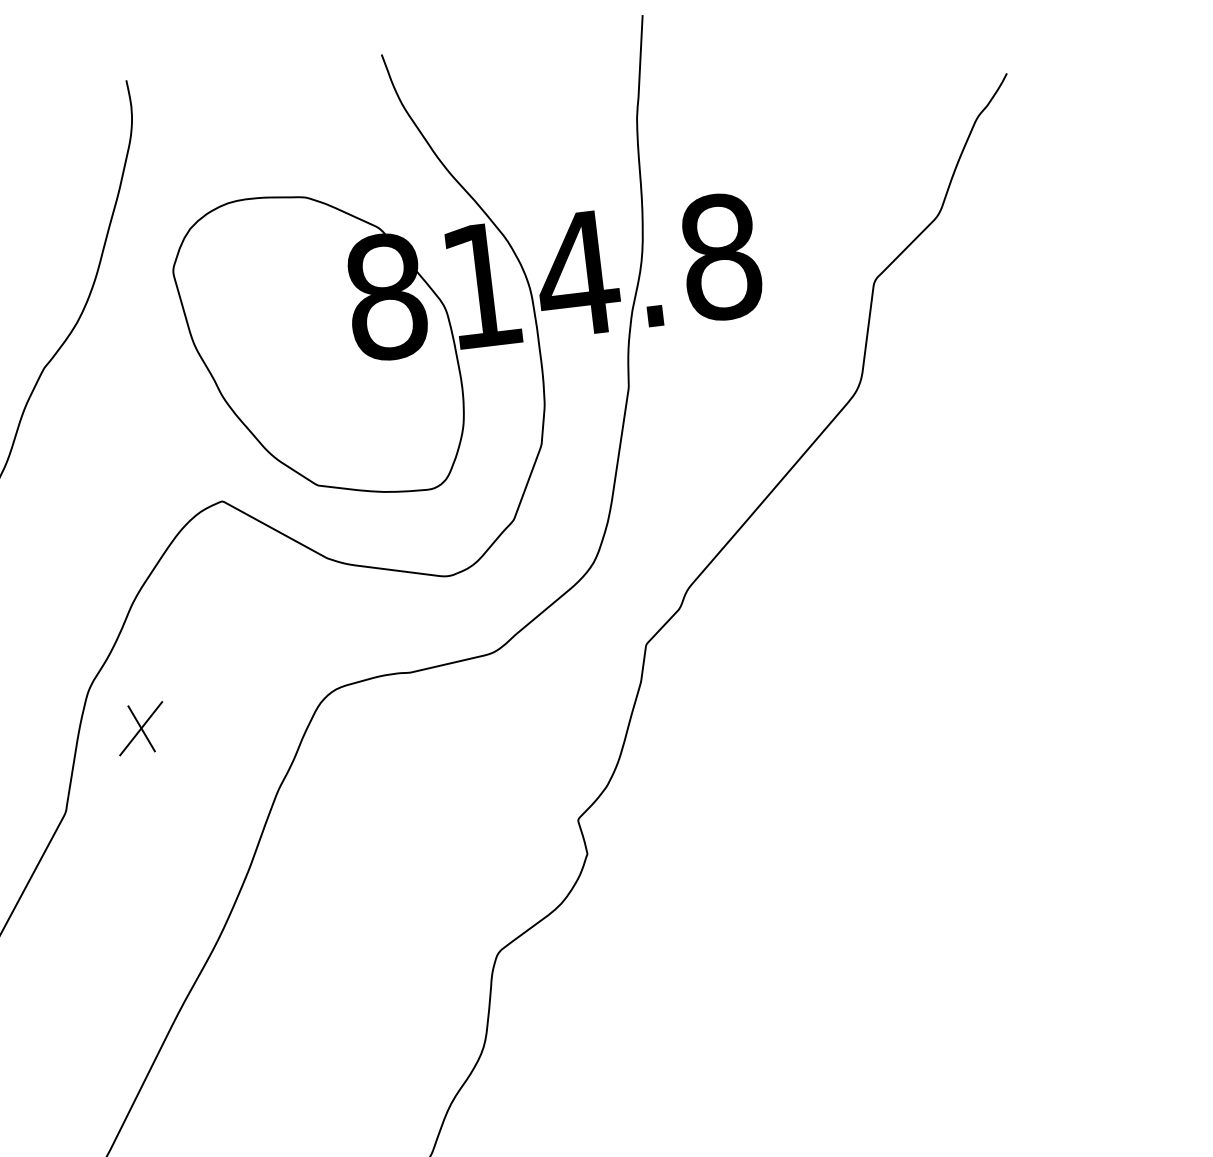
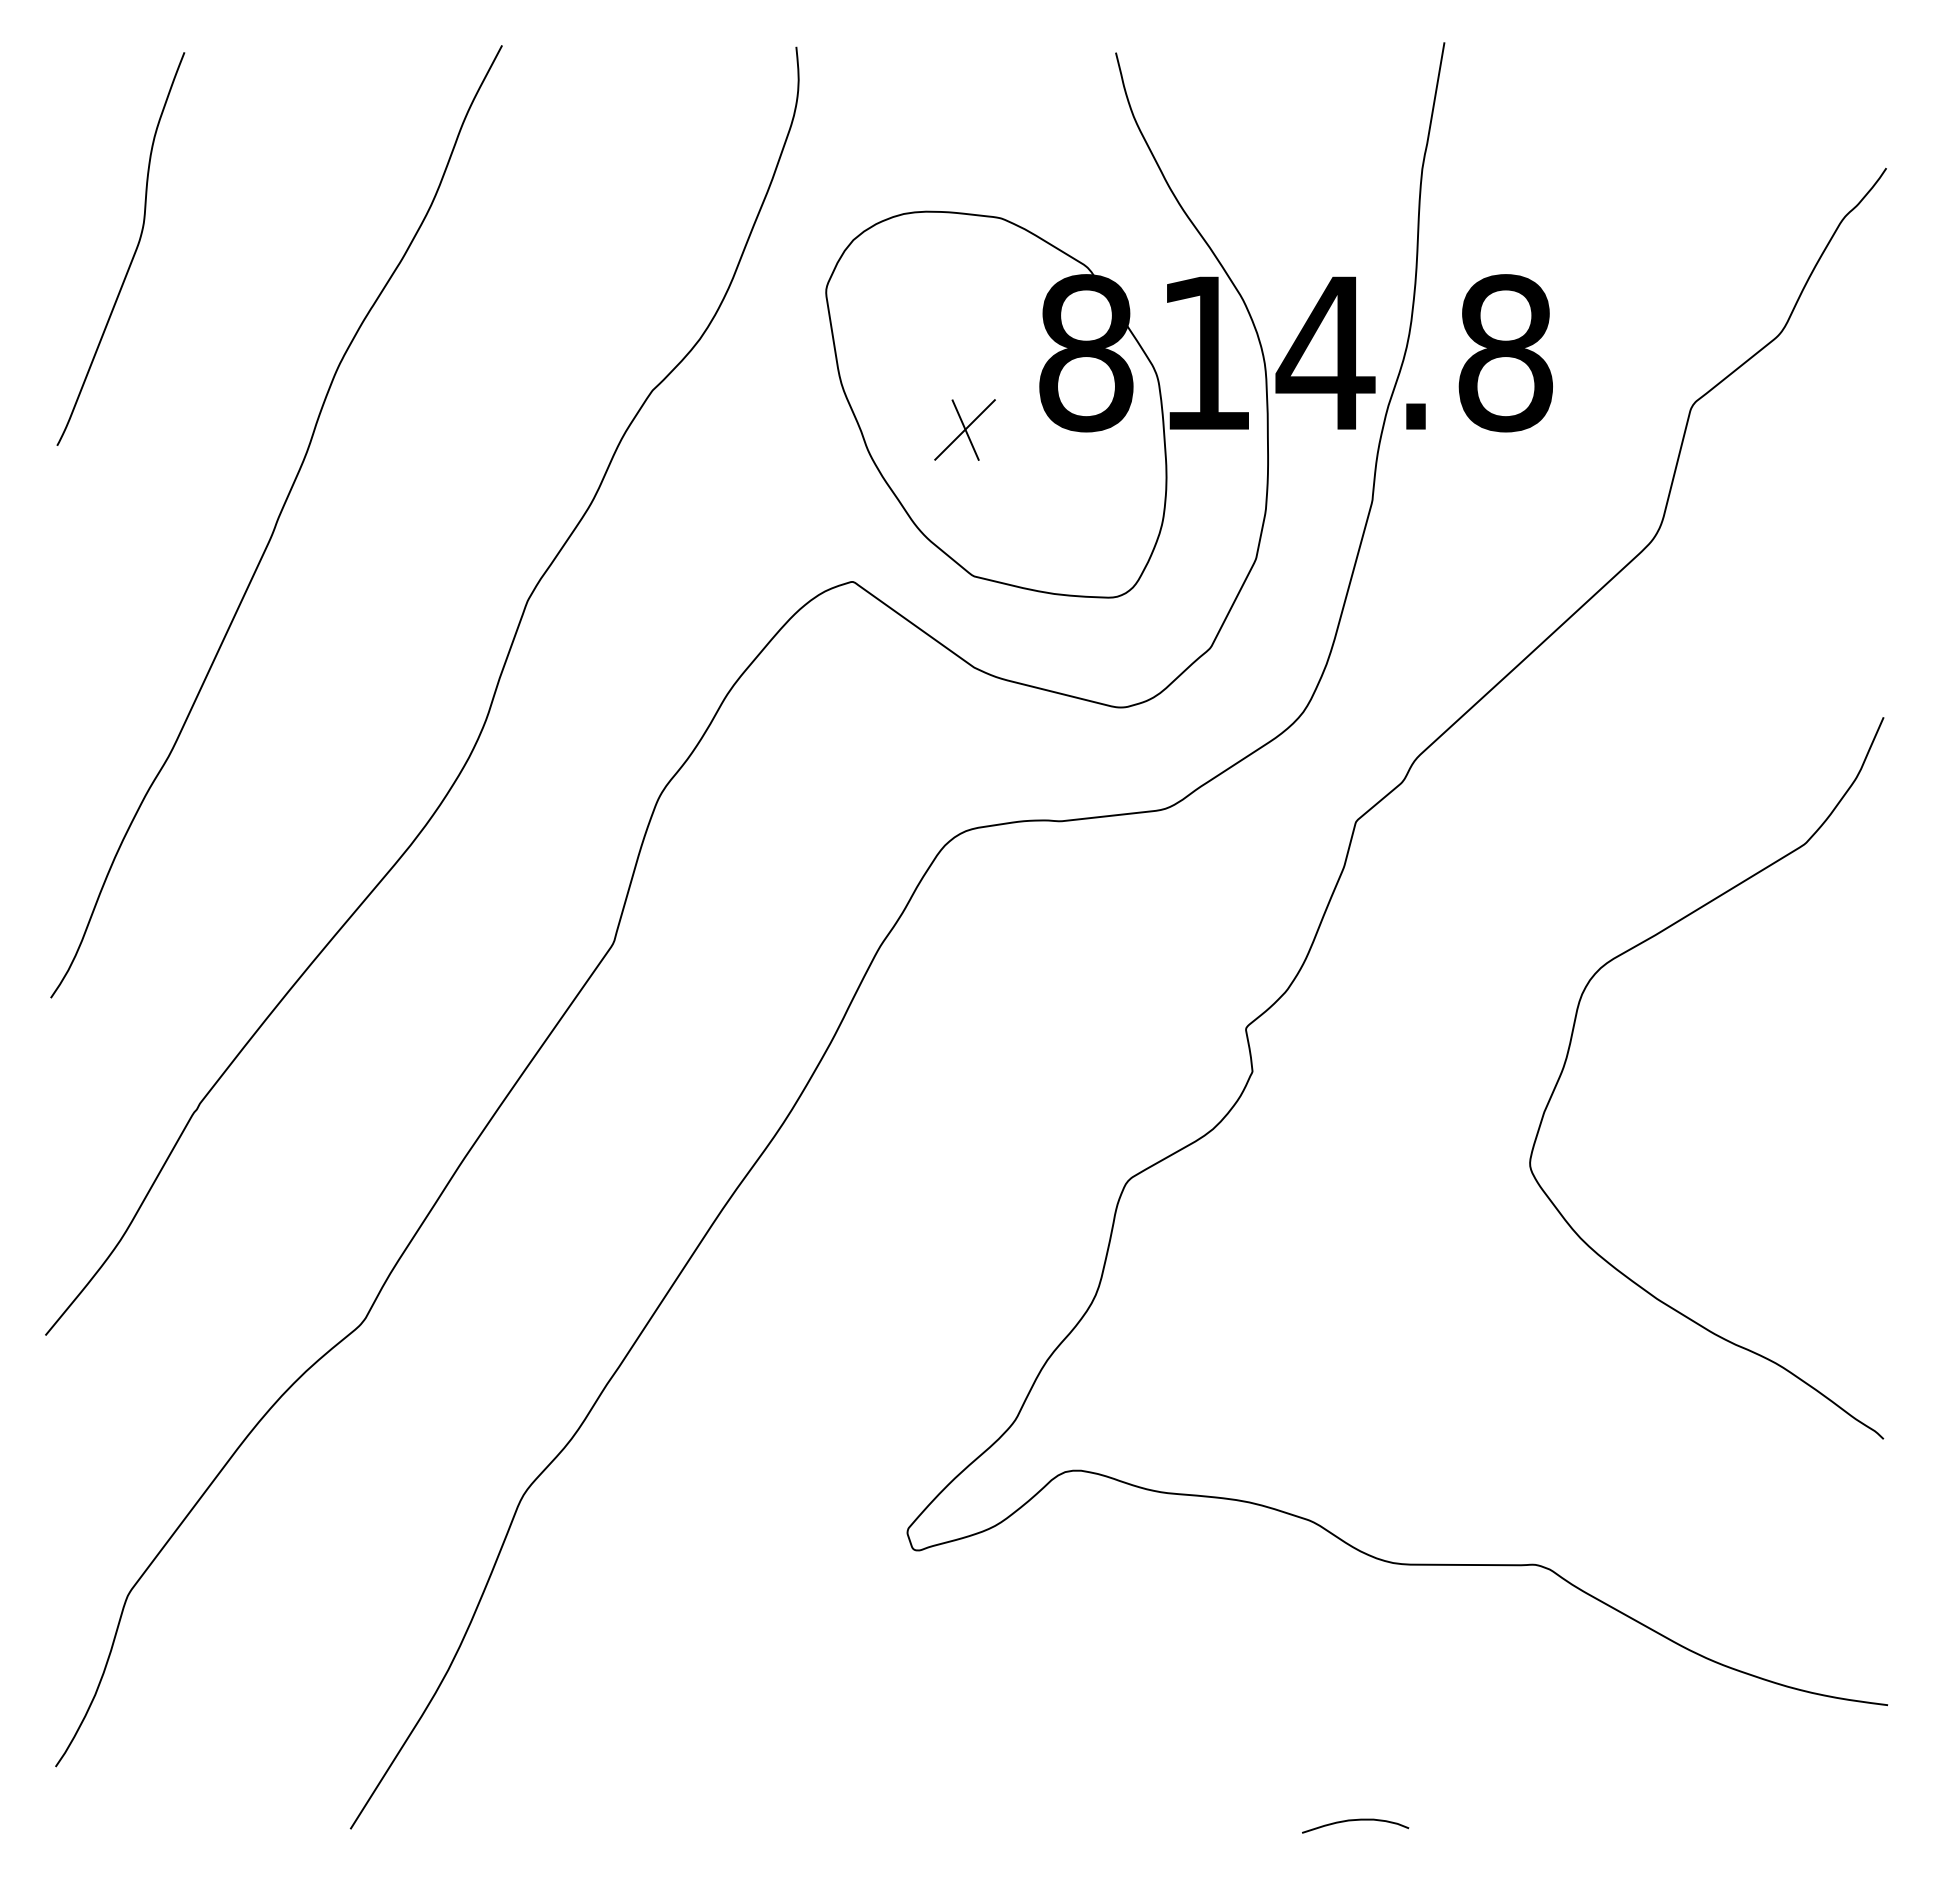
part: (140, 728) -> (964, 429), moved
curve: (839, 801) -> (1571, 1043), added

